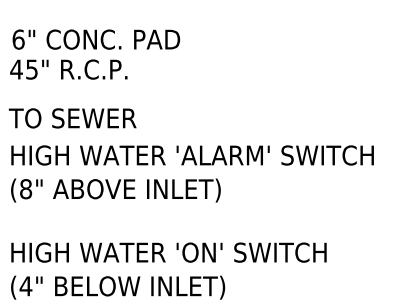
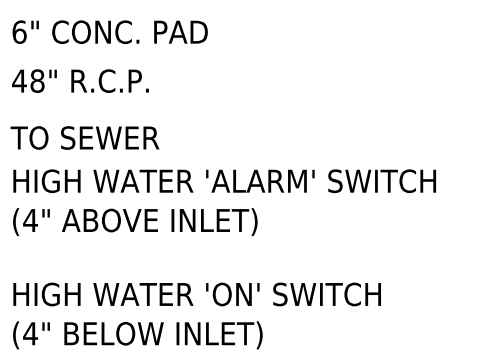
text: (96, 39) -> (110, 32), moved
text: (32, 69) -> (38, 80), 45" -> 48"
text: (25, 189) -> (29, 220), (8" -> (4"

